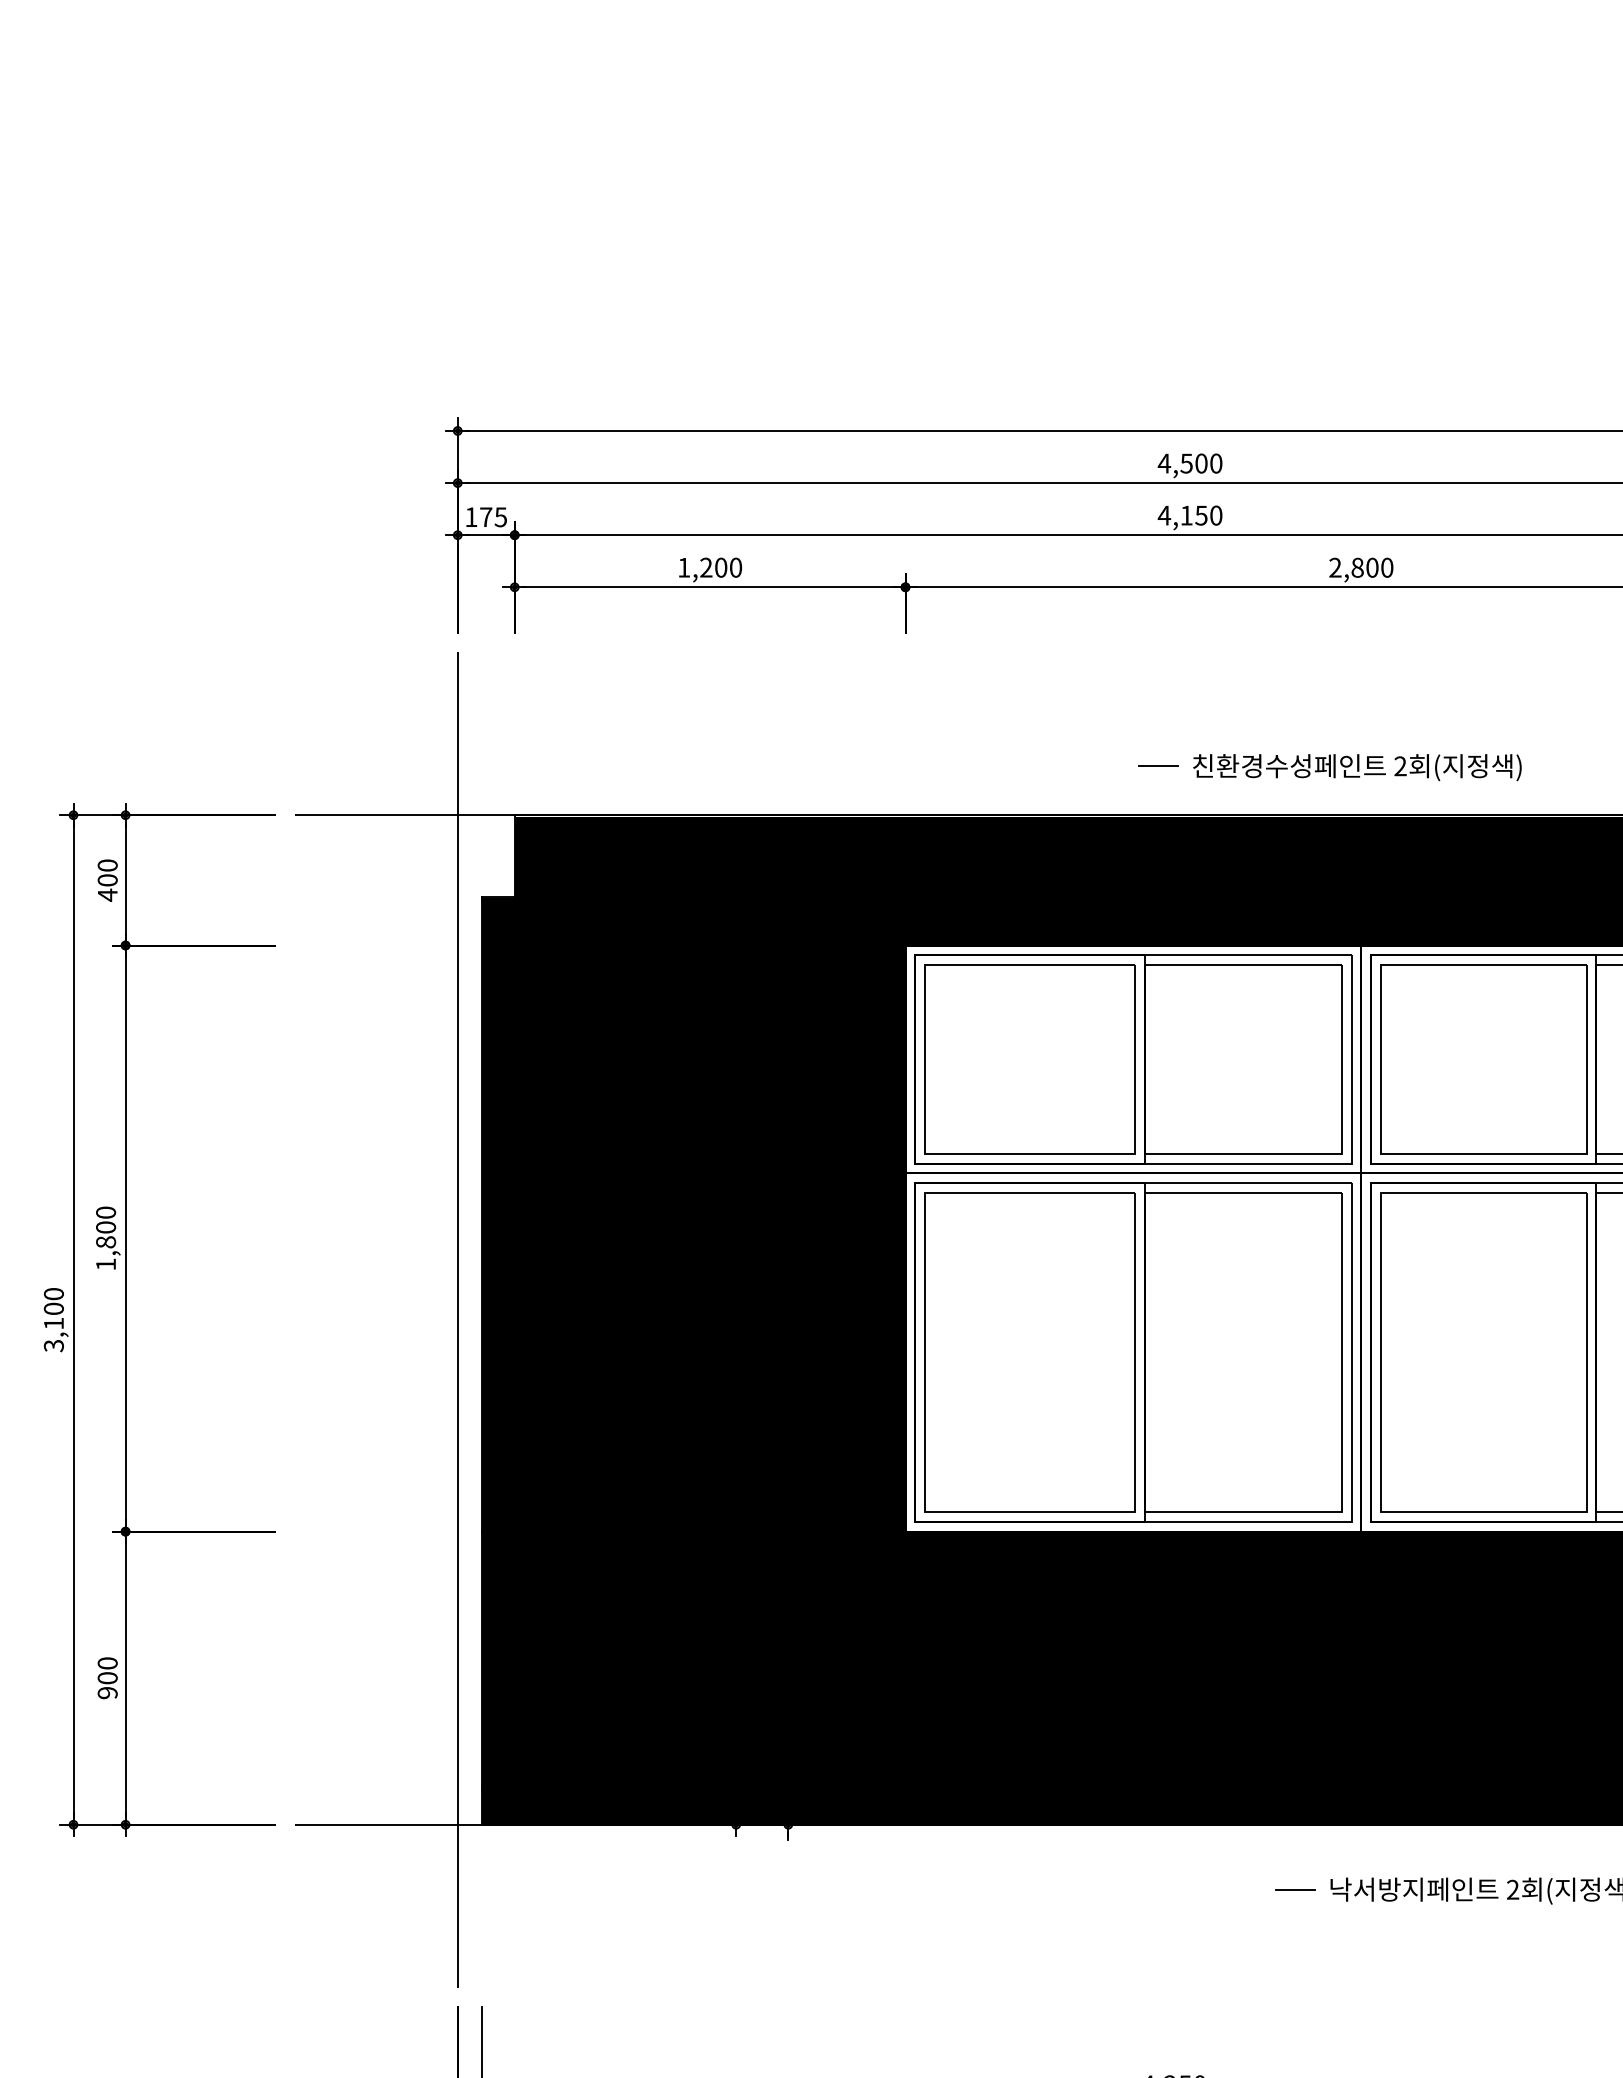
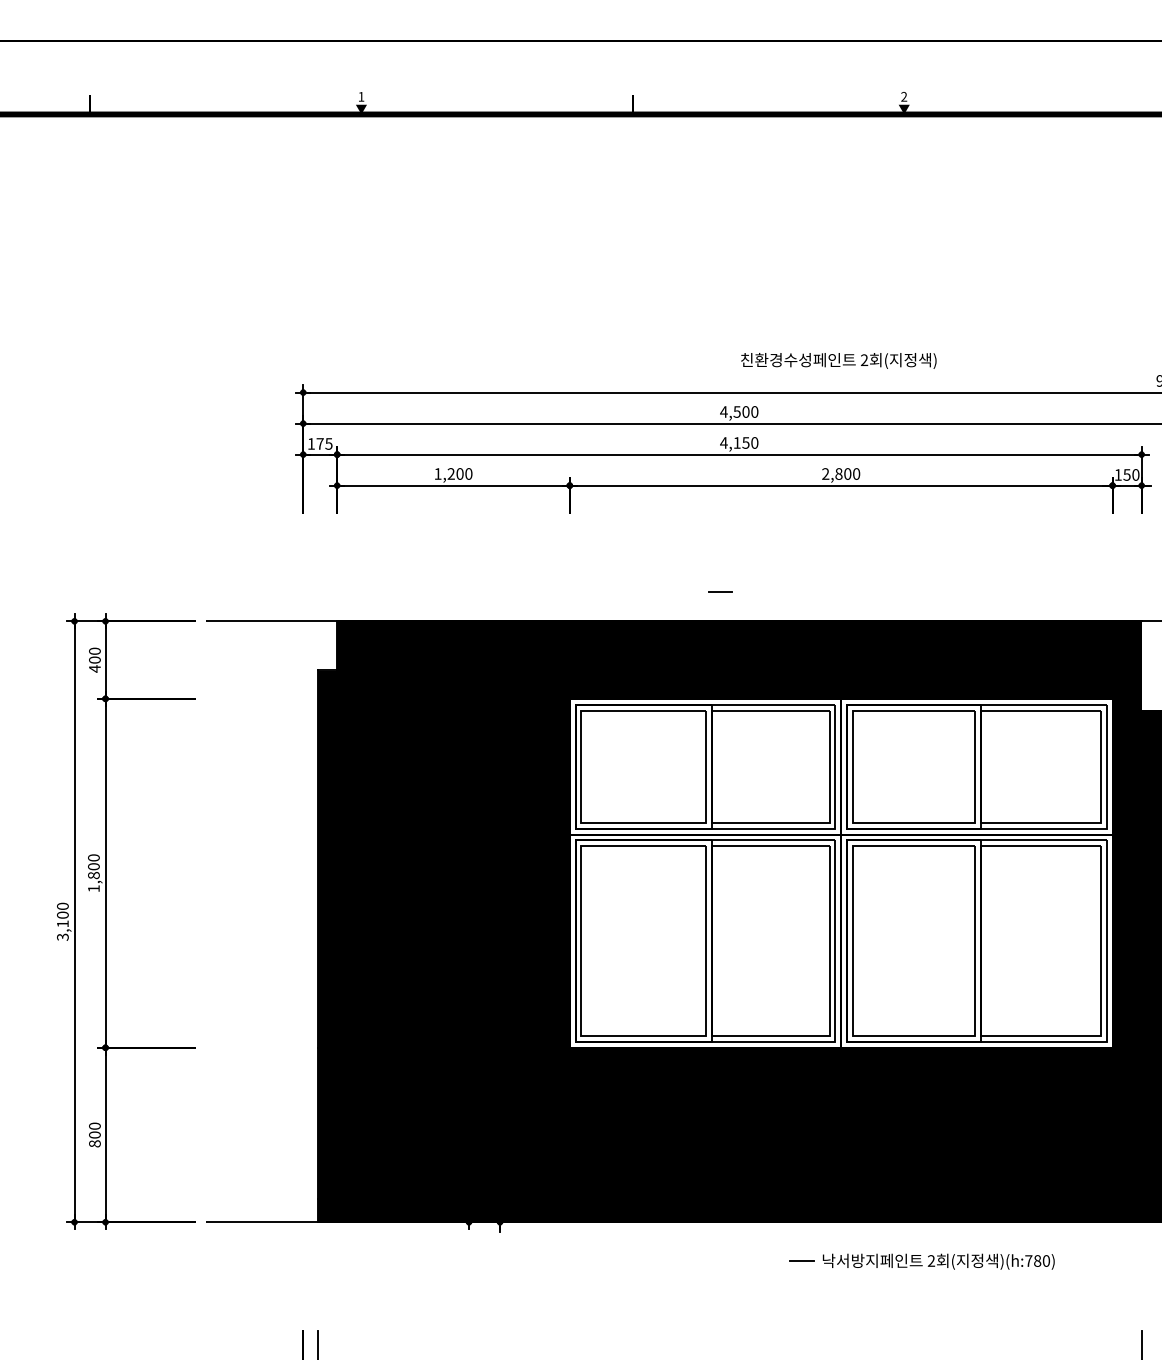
text: (1356, 766) -> (838, 360), moved
line: (458, 1319) -> (303, 921), removed
text: (107, 1692) -> (94, 1143), 900 -> 800

